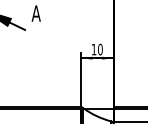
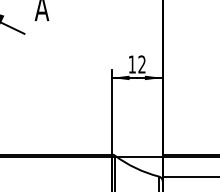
text: (100, 49) -> (142, 64), 10 -> 12

